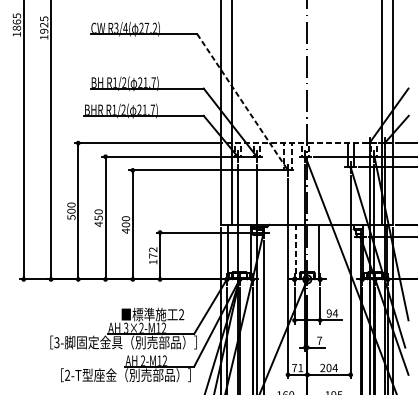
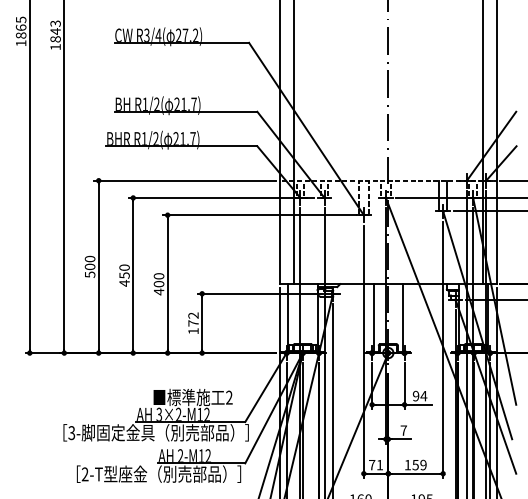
text: (44, 25) -> (55, 31), 1925 -> 1843
line: (242, 102) -> (306, 129), dashed -> solid
line: (295, 252) -> (373, 319), dashed -> solid
text: (328, 367) -> (415, 464), 204 -> 159

